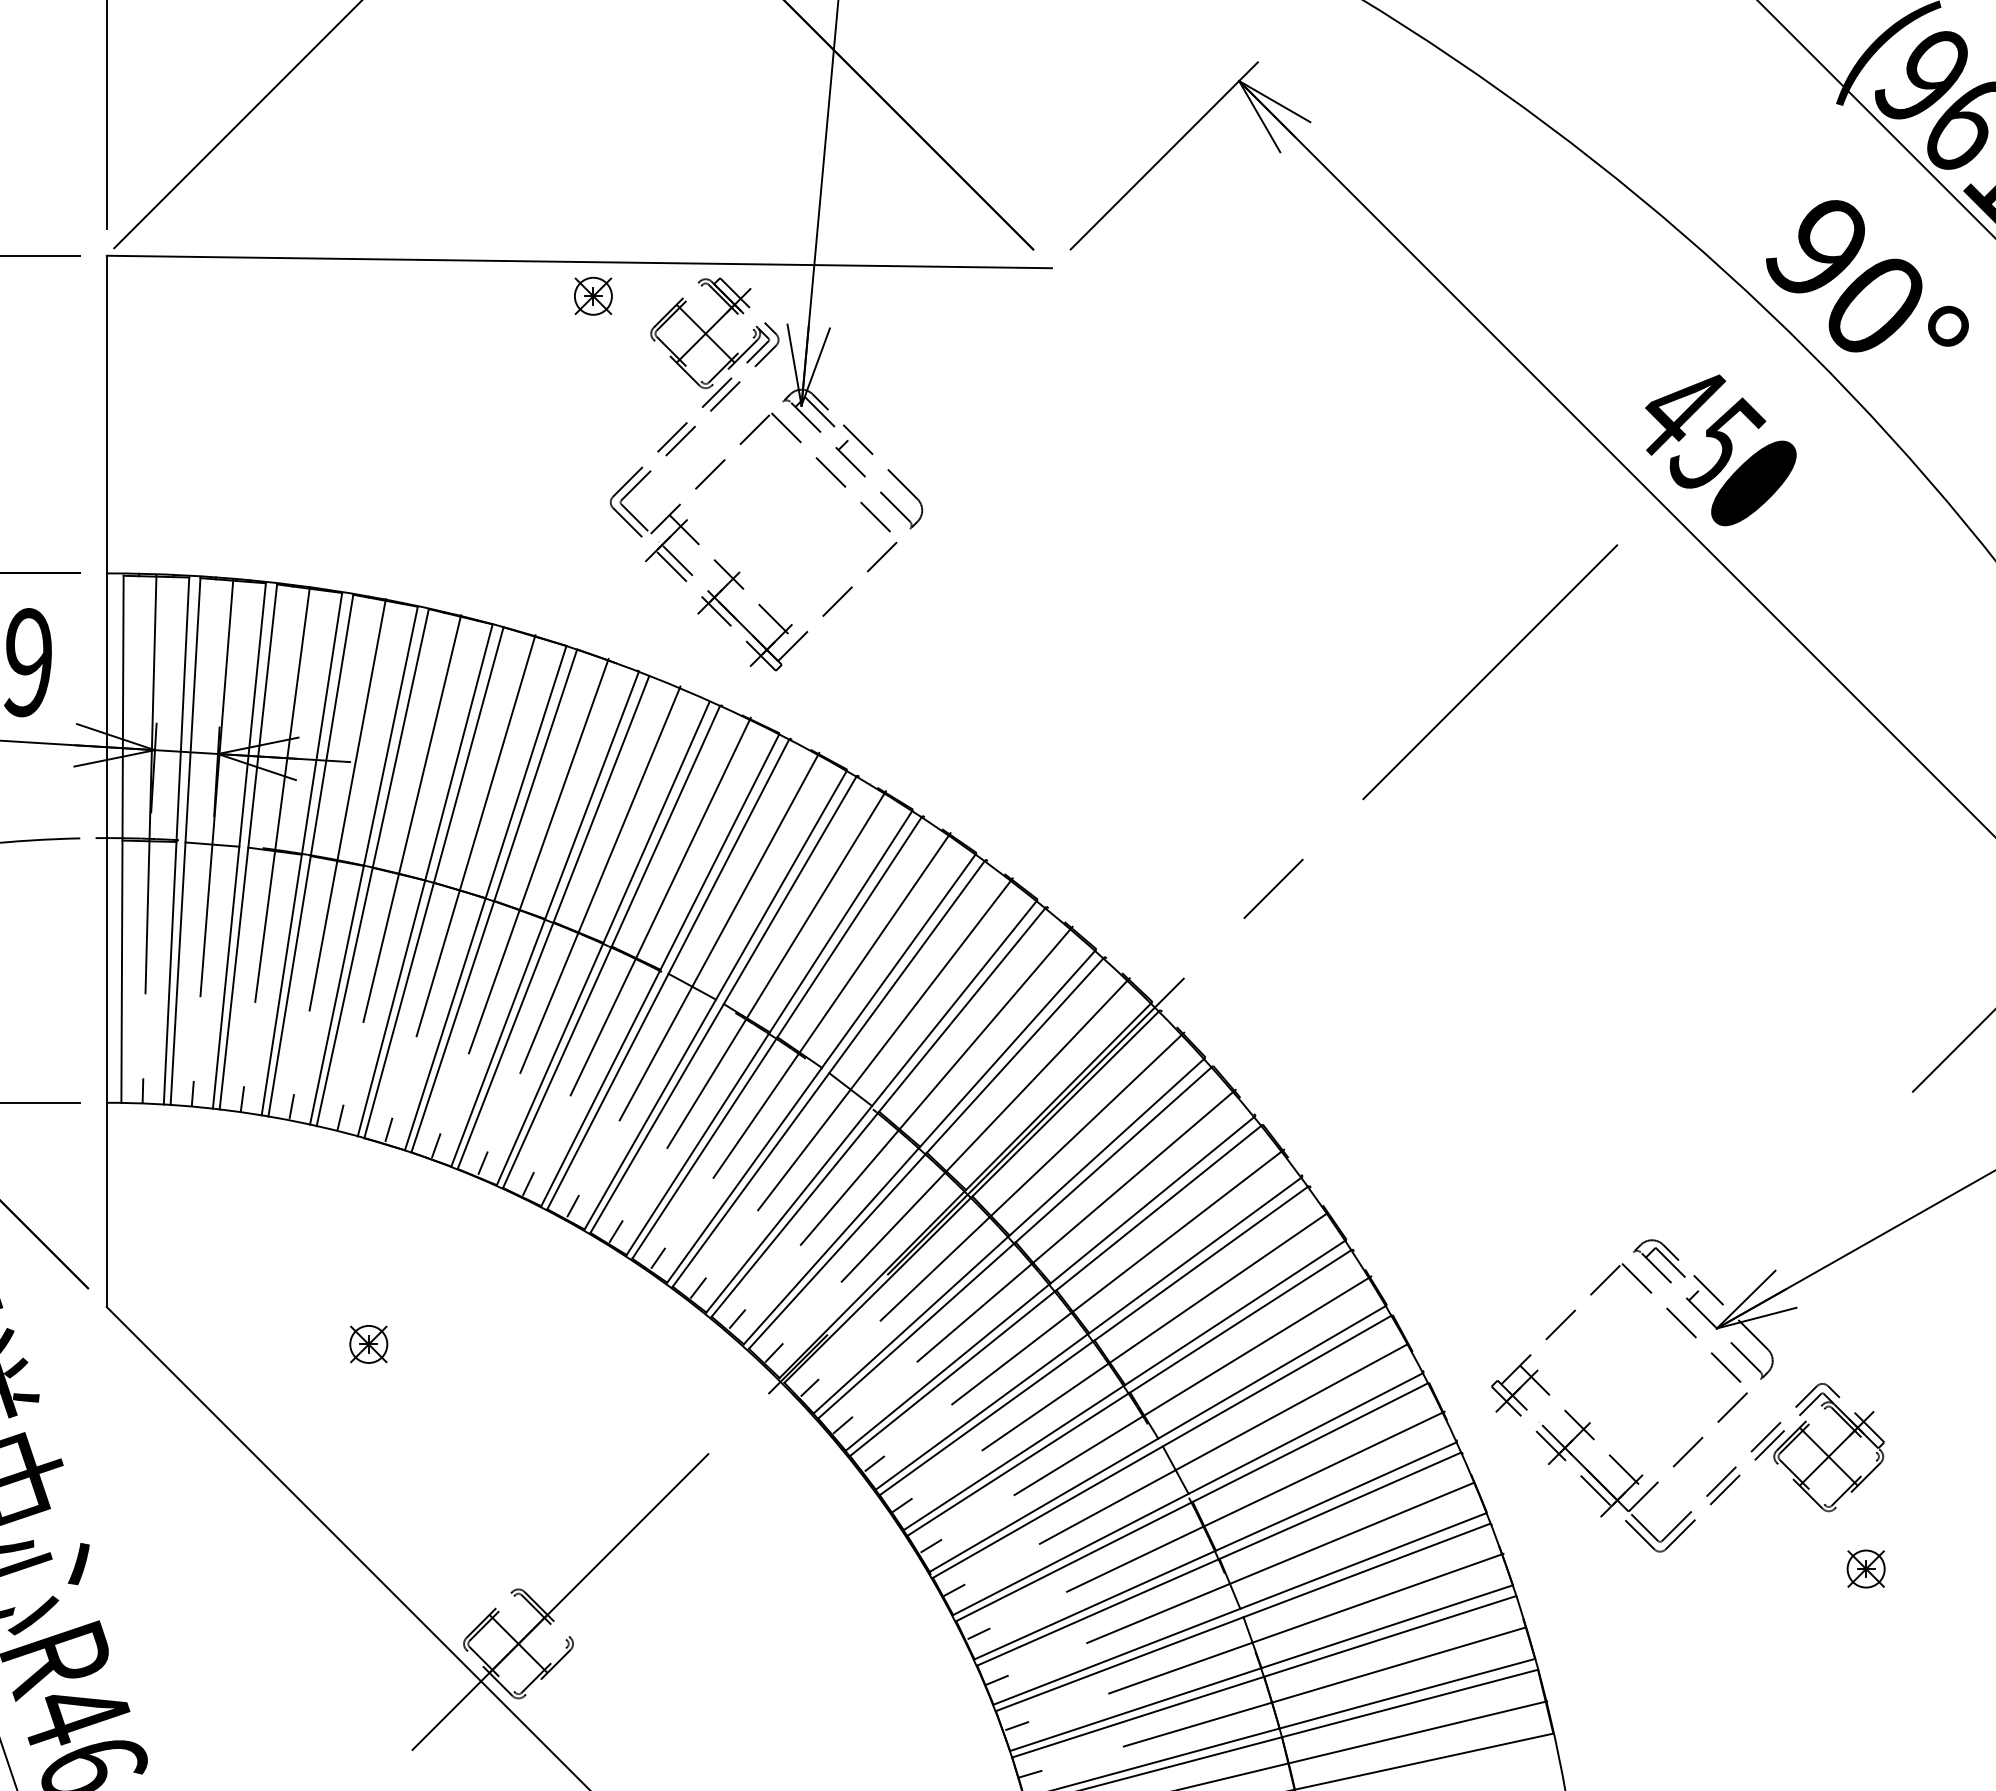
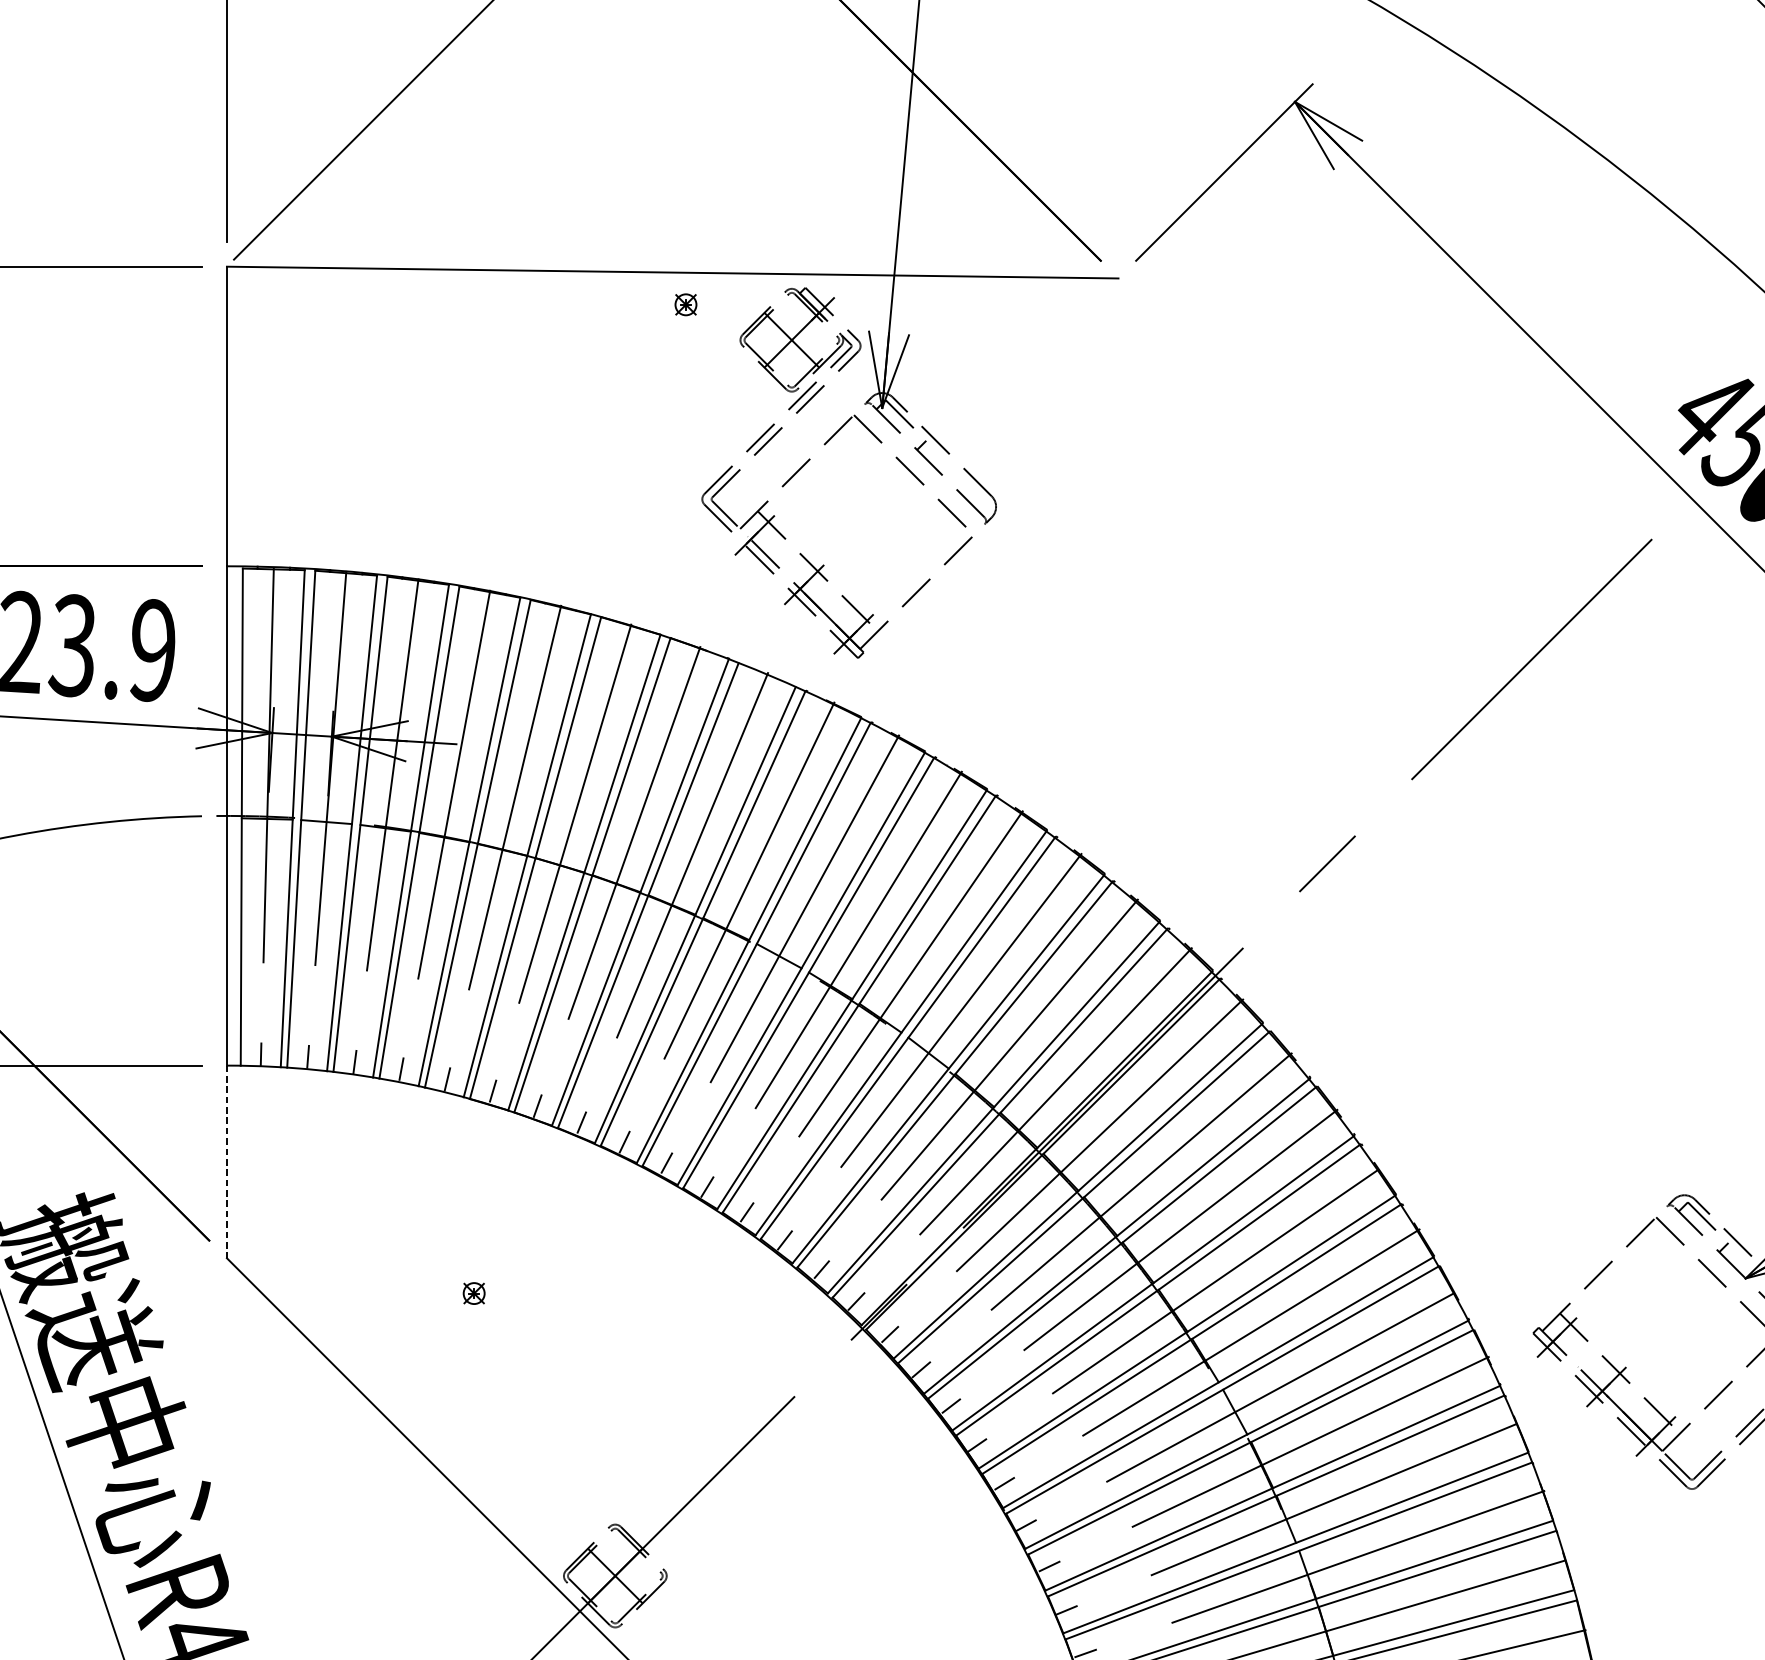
part: (593, 295) -> (686, 304), size x0.6
line: (106, 1205) -> (226, 1162), solid -> dashed
part: (368, 1344) -> (473, 1293), size x0.6

